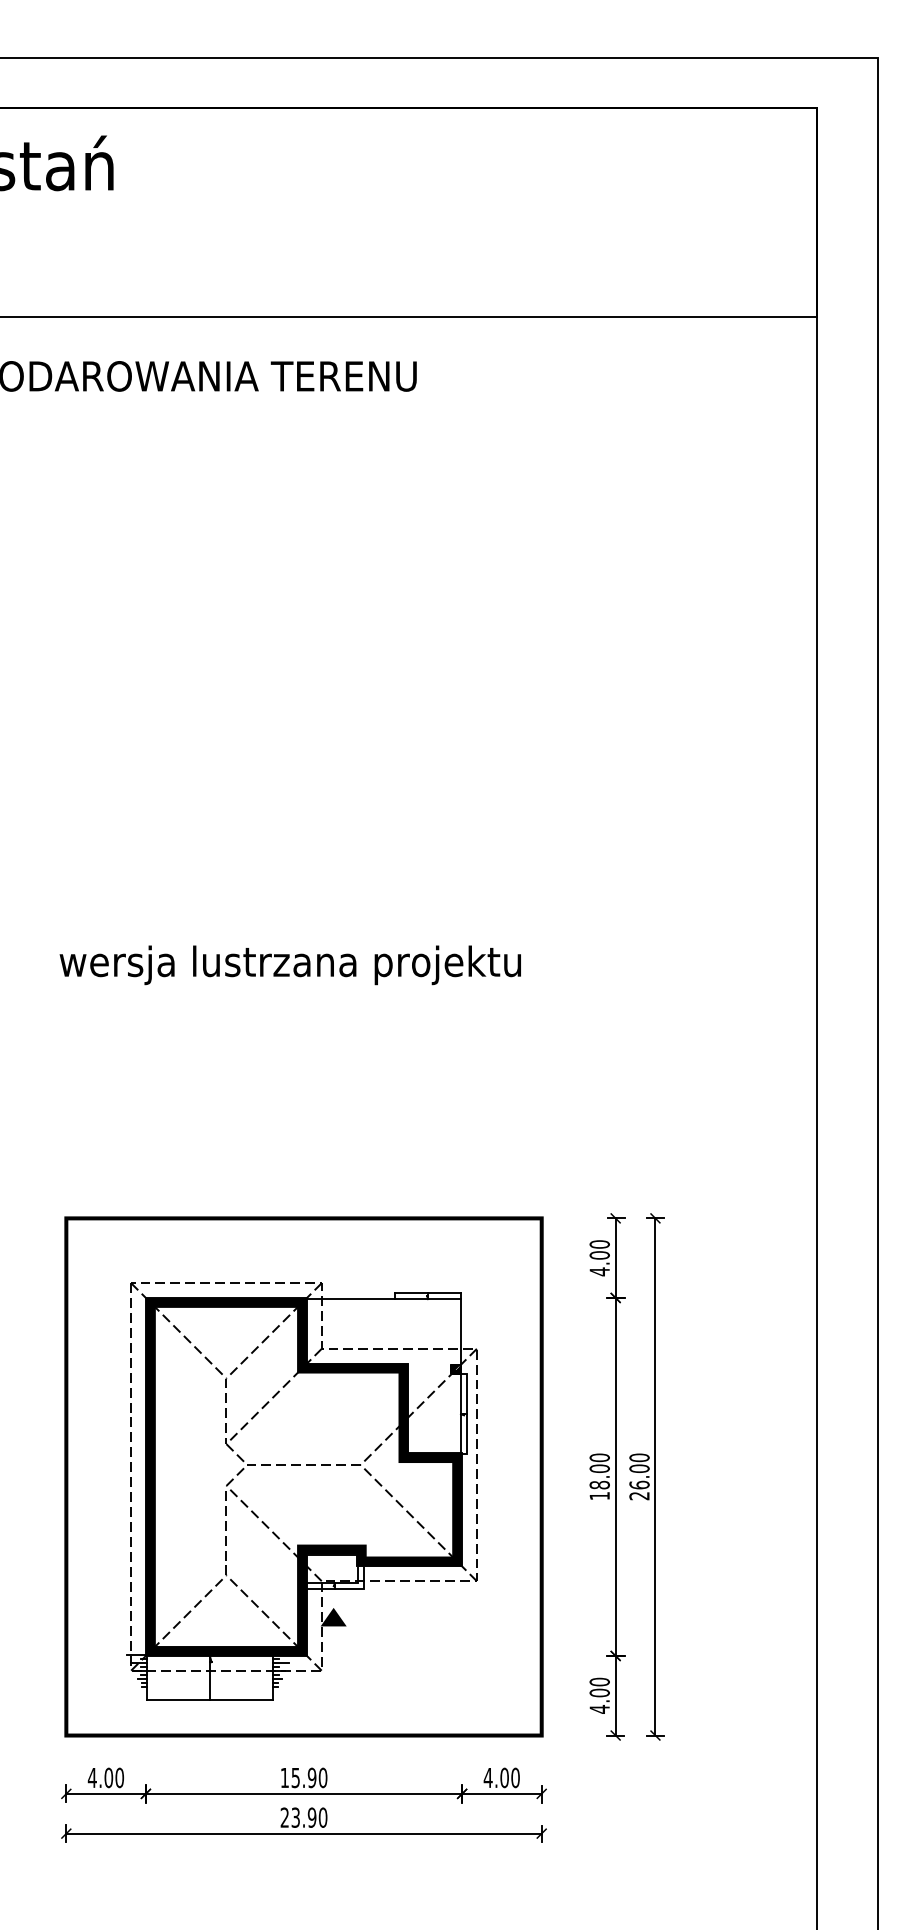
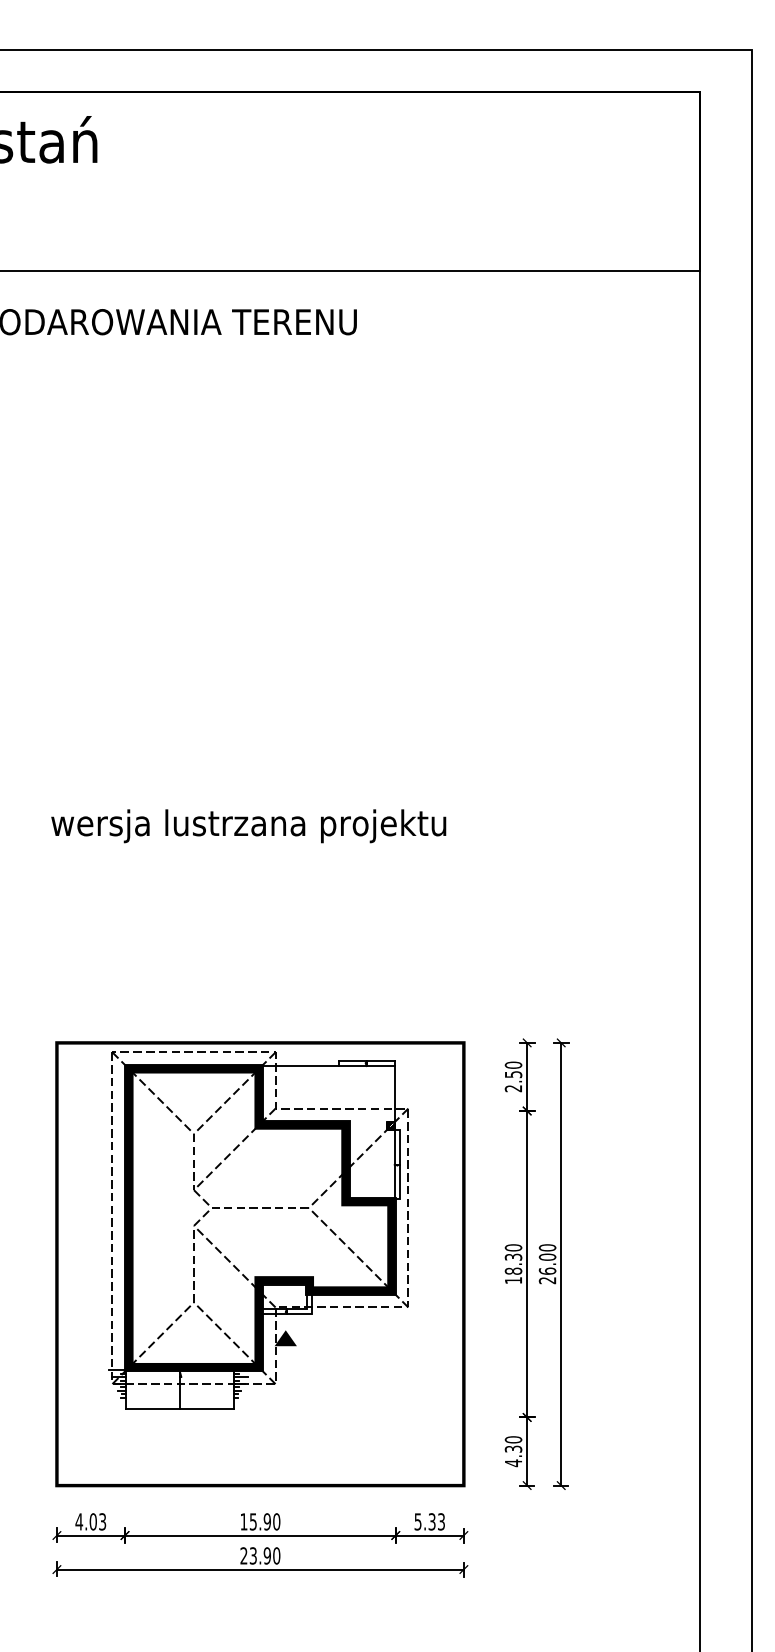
text: (599, 1263) -> (513, 1081), 4.00 -> 2.50
text: (599, 1467) -> (513, 1256), 18.00 -> 18.30
part: (301, 1491) -> (258, 1230), moved
text: (599, 1692) -> (513, 1448), 4.00 -> 4.30
text: (119, 1777) -> (102, 1521), 4.00 -> 4.03
text: (501, 1777) -> (429, 1521), 4.00 -> 5.33

